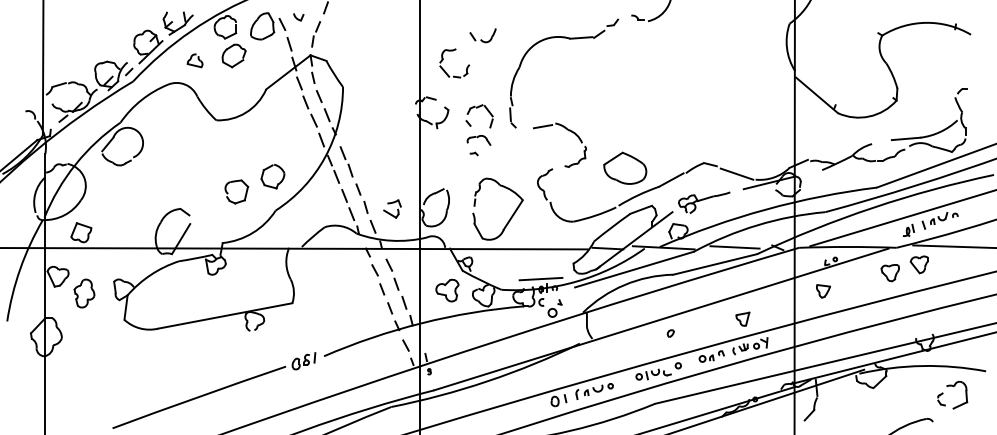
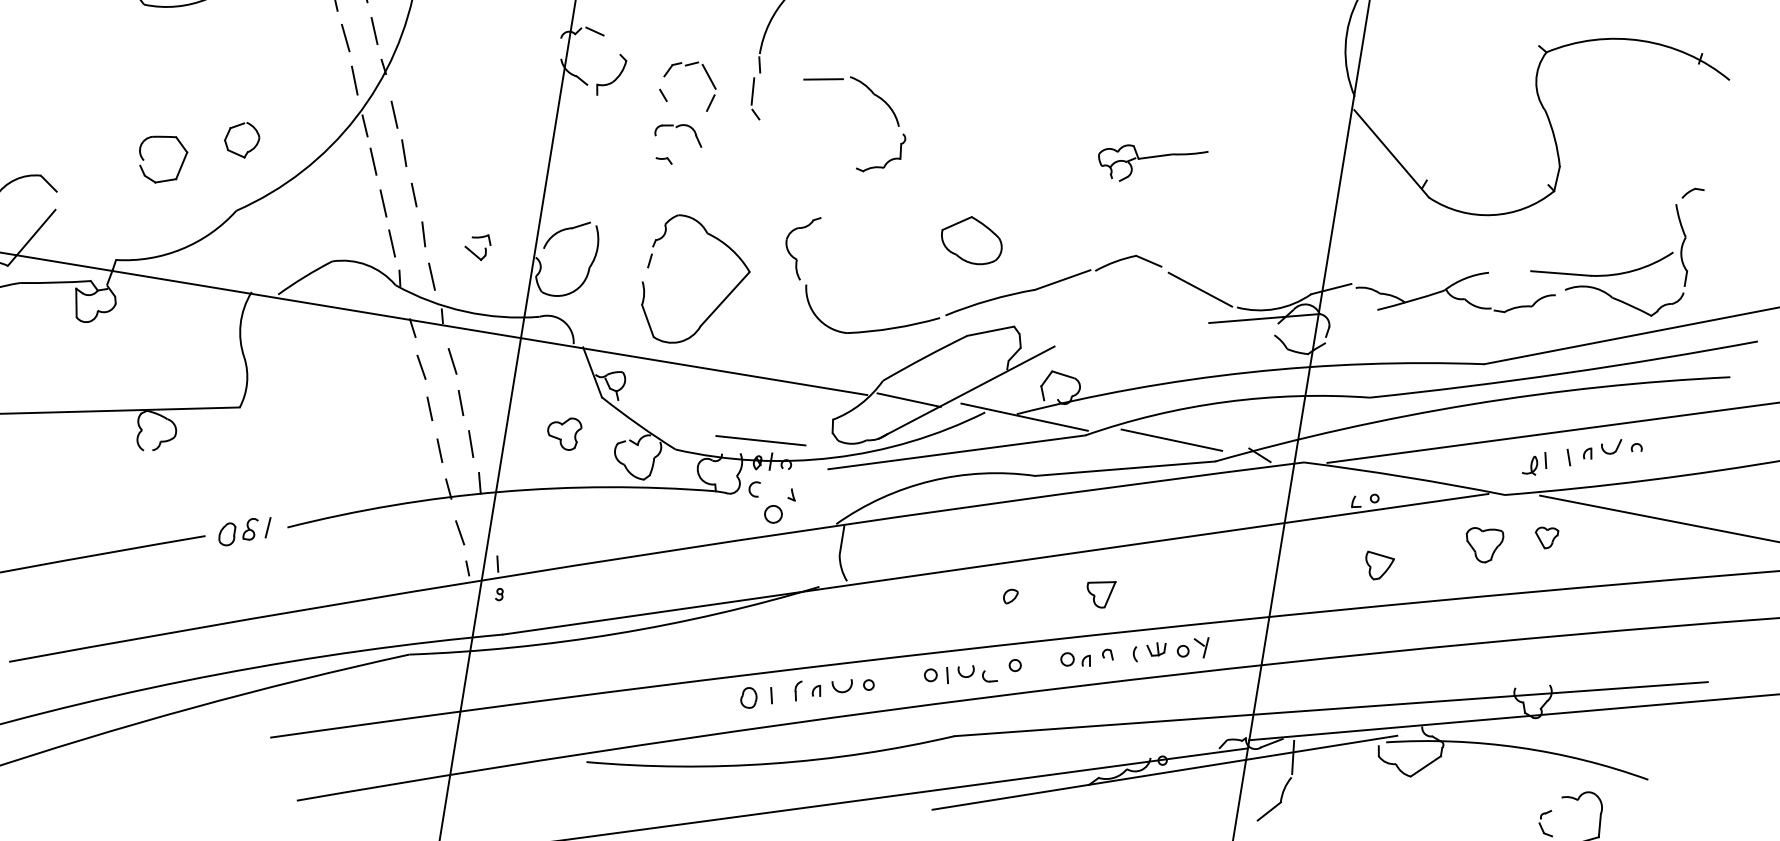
part: (567, 130) -> (872, 95), moved
part: (625, 167) -> (972, 238), size x0.7
part: (272, 176) -> (241, 139), size x0.7
part: (704, 202) -> (1151, 164), moved
part: (392, 208) -> (478, 245), size x0.7
part: (918, 264) -> (1544, 536), size x0.6
part: (447, 290) -> (564, 433), size x0.7
part: (823, 291) -> (1378, 567), moved
part: (742, 318) -> (1099, 591), moved

